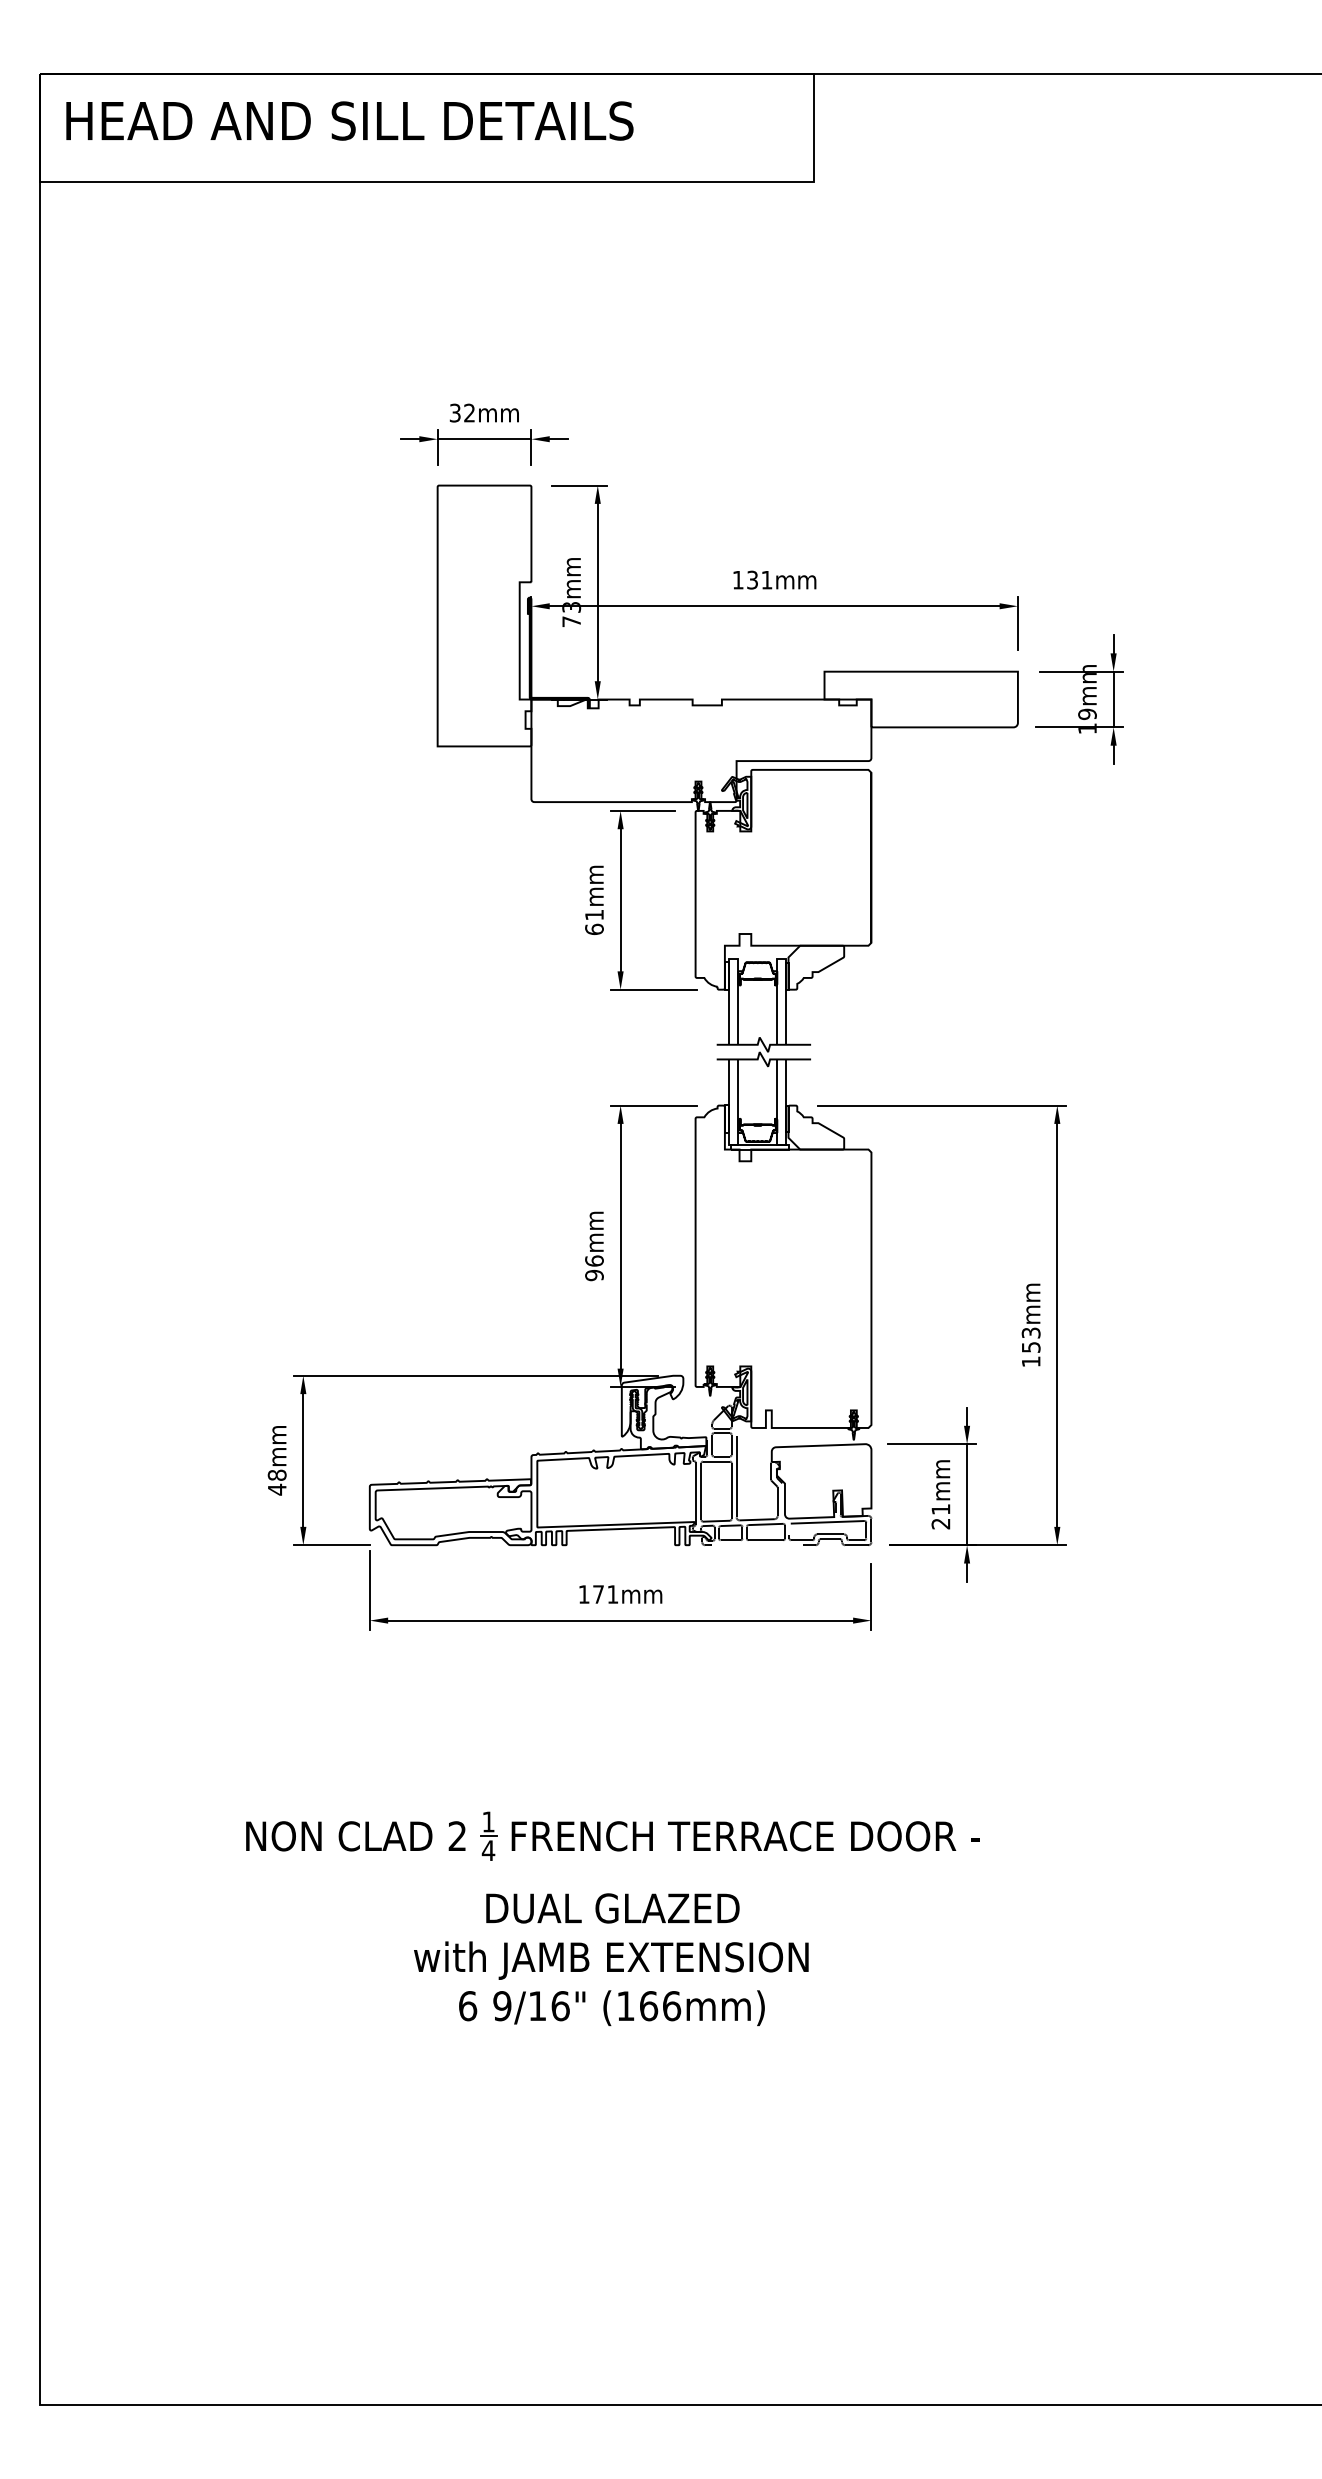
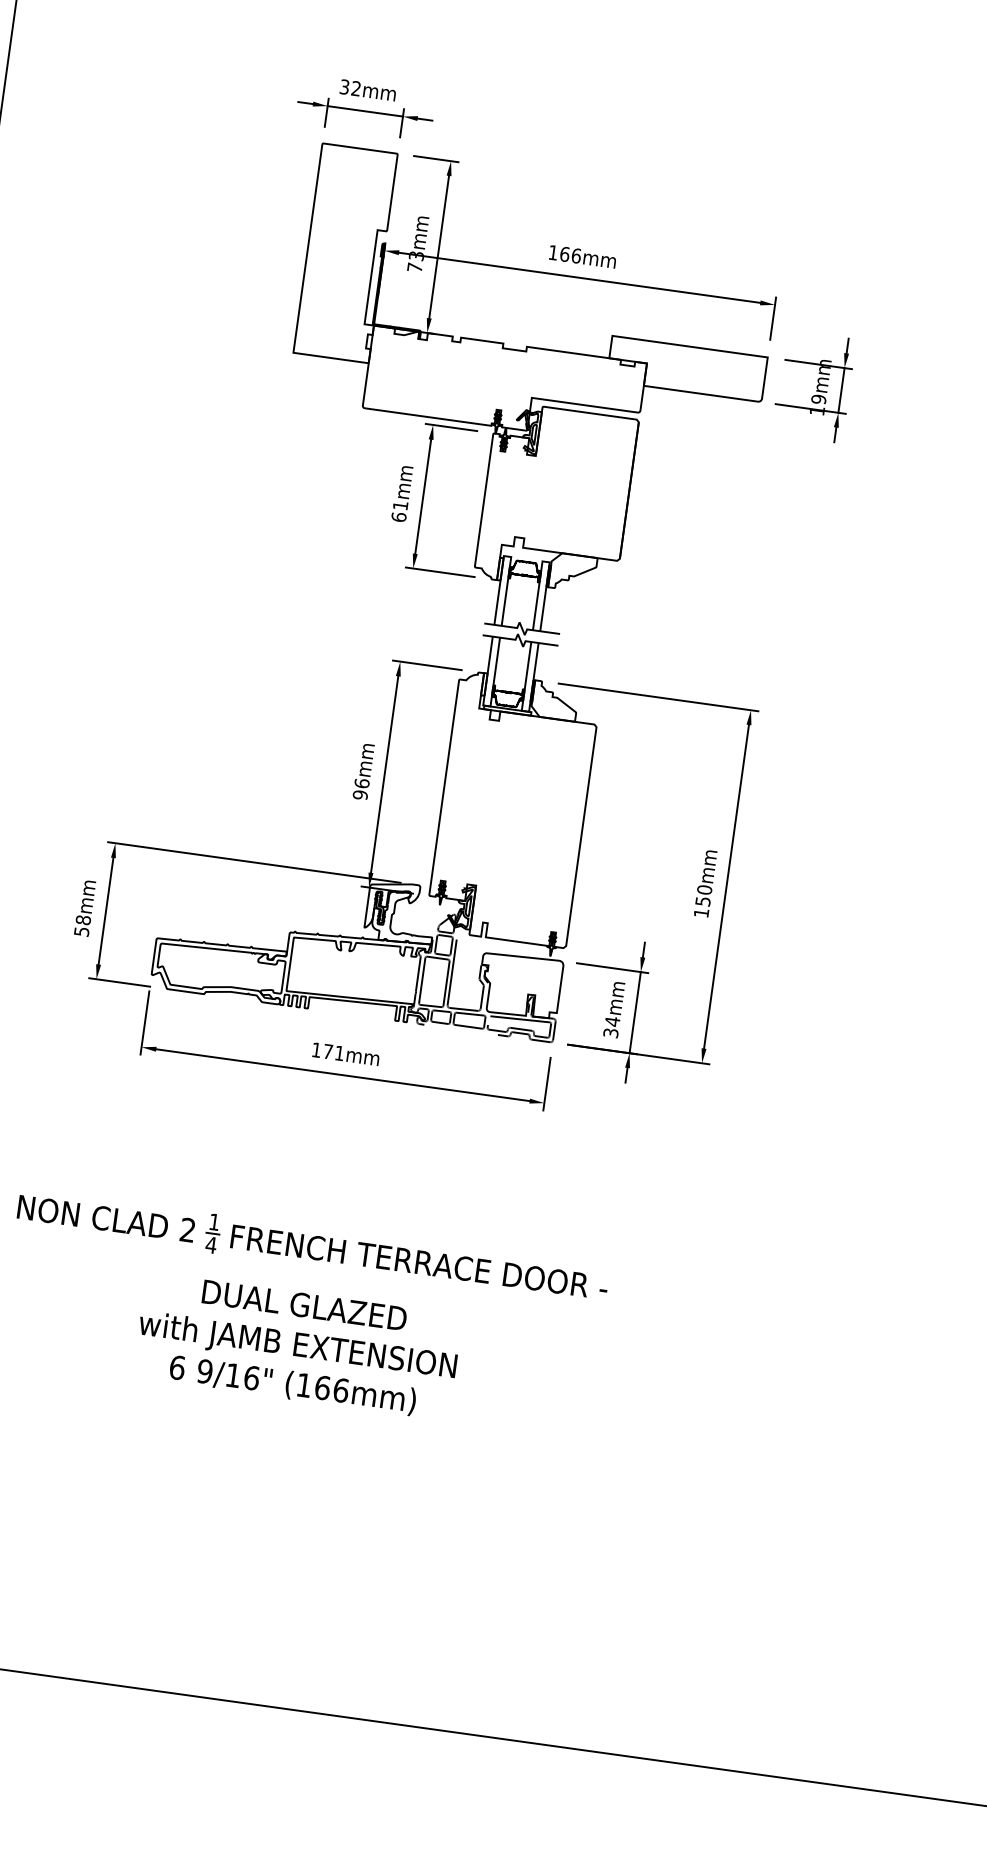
text: (759, 579) -> (570, 254), 131mm -> 166mm
text: (1030, 1332) -> (704, 889), 153mm -> 150mm
text: (277, 1489) -> (82, 931), 48mm -> 58mm
text: (940, 1516) -> (611, 1027), 21mm -> 34mm

